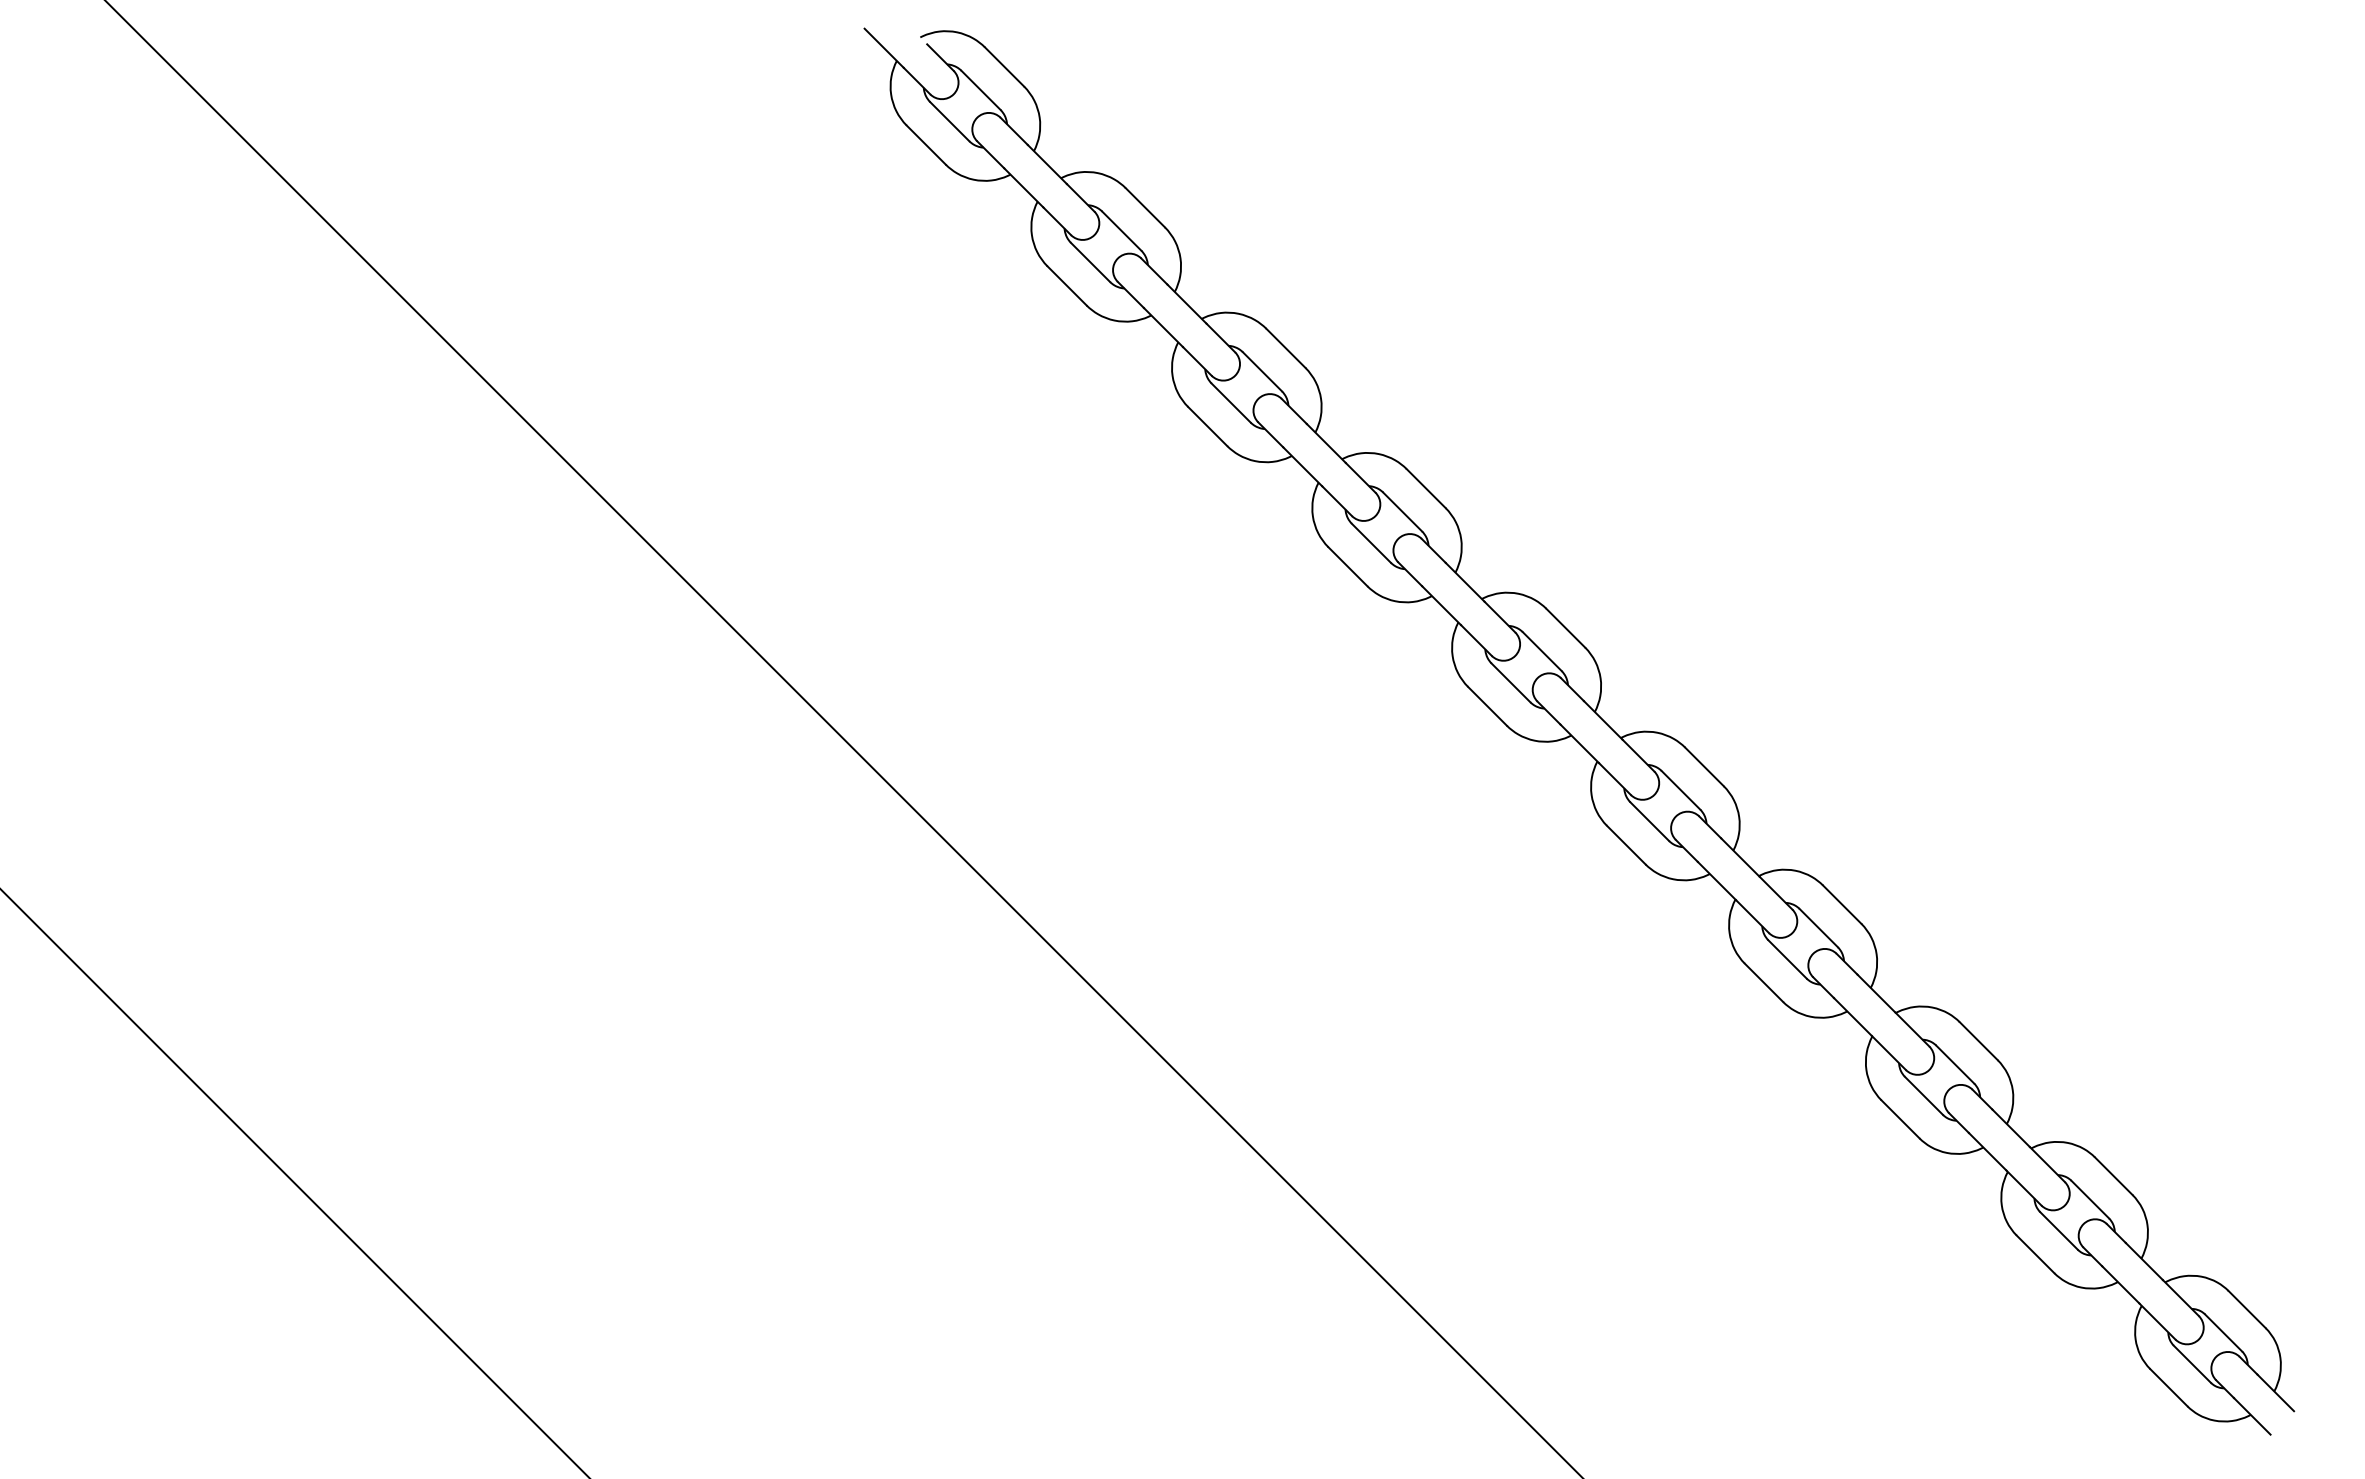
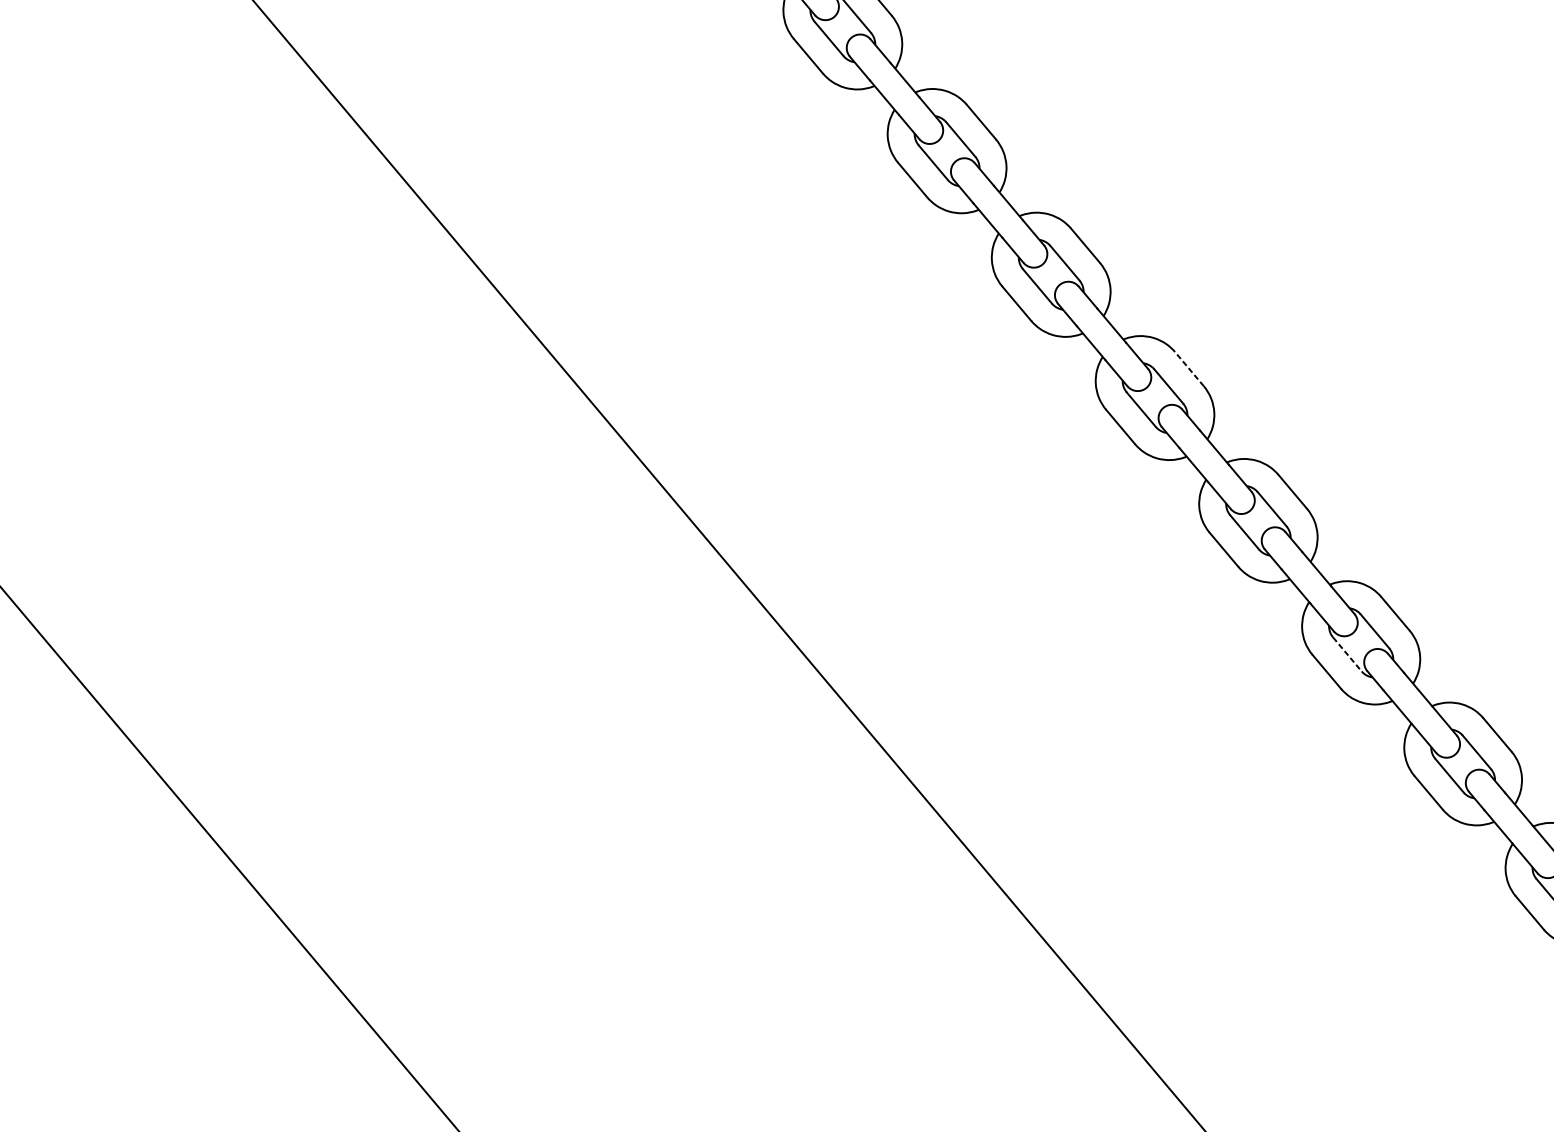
line: (1426, 488) -> (1189, 369), solid -> dashed
line: (1650, 822) -> (1347, 655), solid -> dashed

